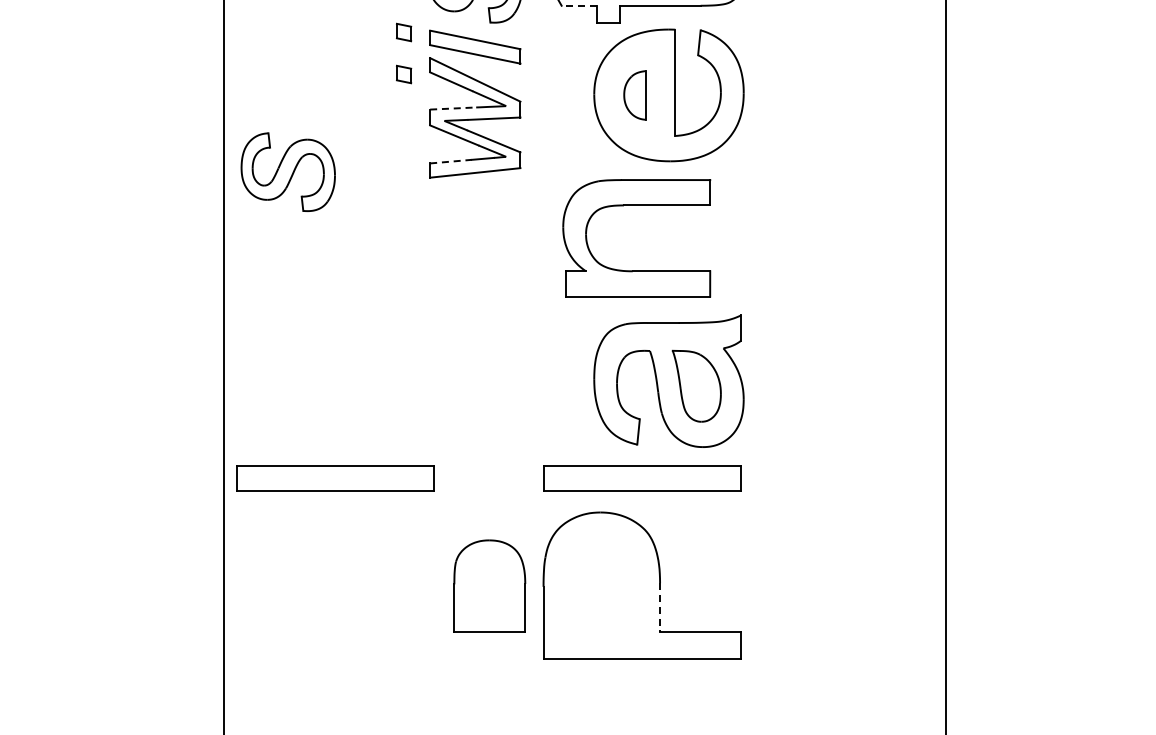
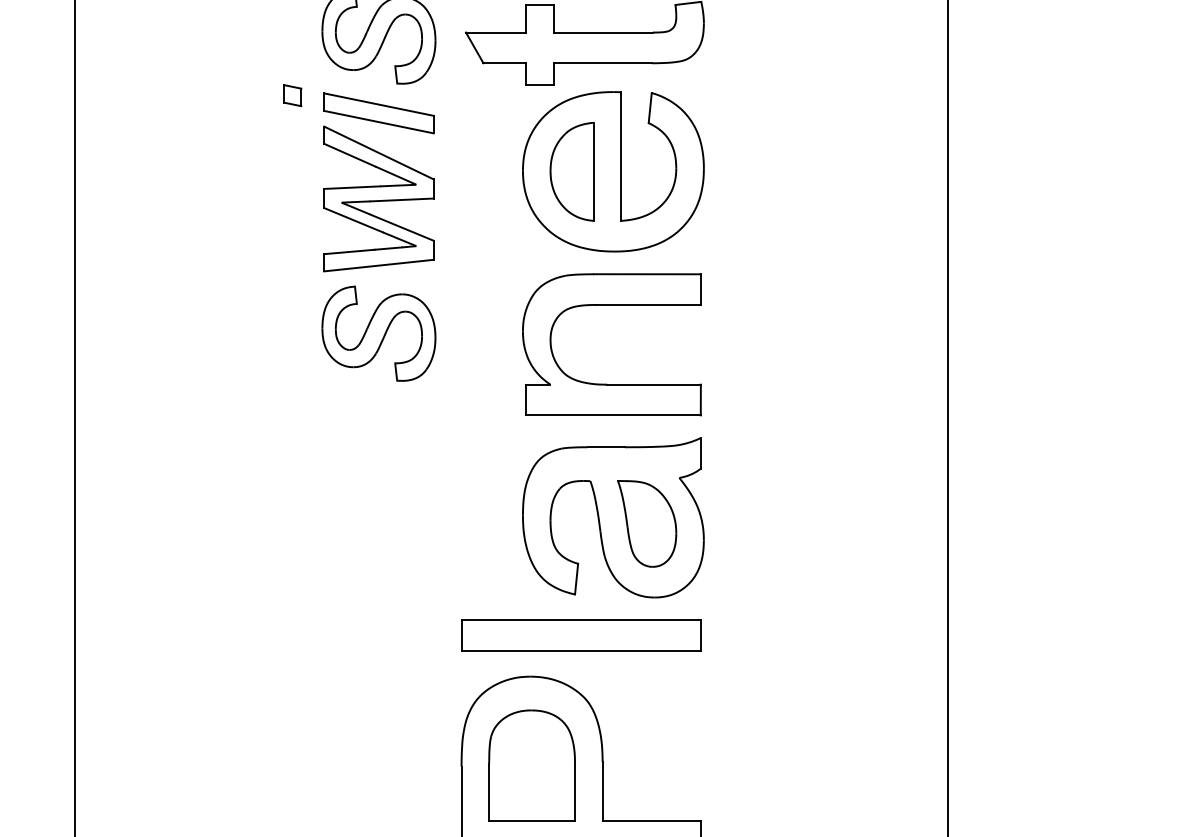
line: (579, 5) -> (505, 62), dashed -> solid
part: (404, 74) -> (293, 146), removed
part: (634, 95) -> (571, 171), size x1.67
line: (453, 108) -> (352, 187), dashed -> solid
line: (450, 161) -> (348, 251), dashed -> solid
part: (287, 171) -> (377, 332), moved
part: (636, 270) -> (611, 383), moved
part: (335, 478) -> (209, 635), removed
part: (489, 585) -> (531, 765), moved
line: (660, 607) -> (603, 791), dashed -> solid

